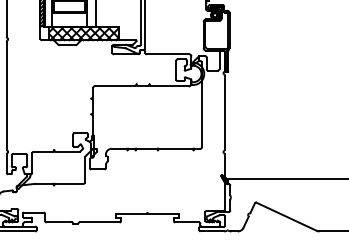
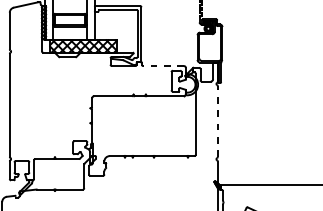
line: (167, 54) -> (163, 66), solid -> dashed
line: (224, 112) -> (217, 121), solid -> dashed

